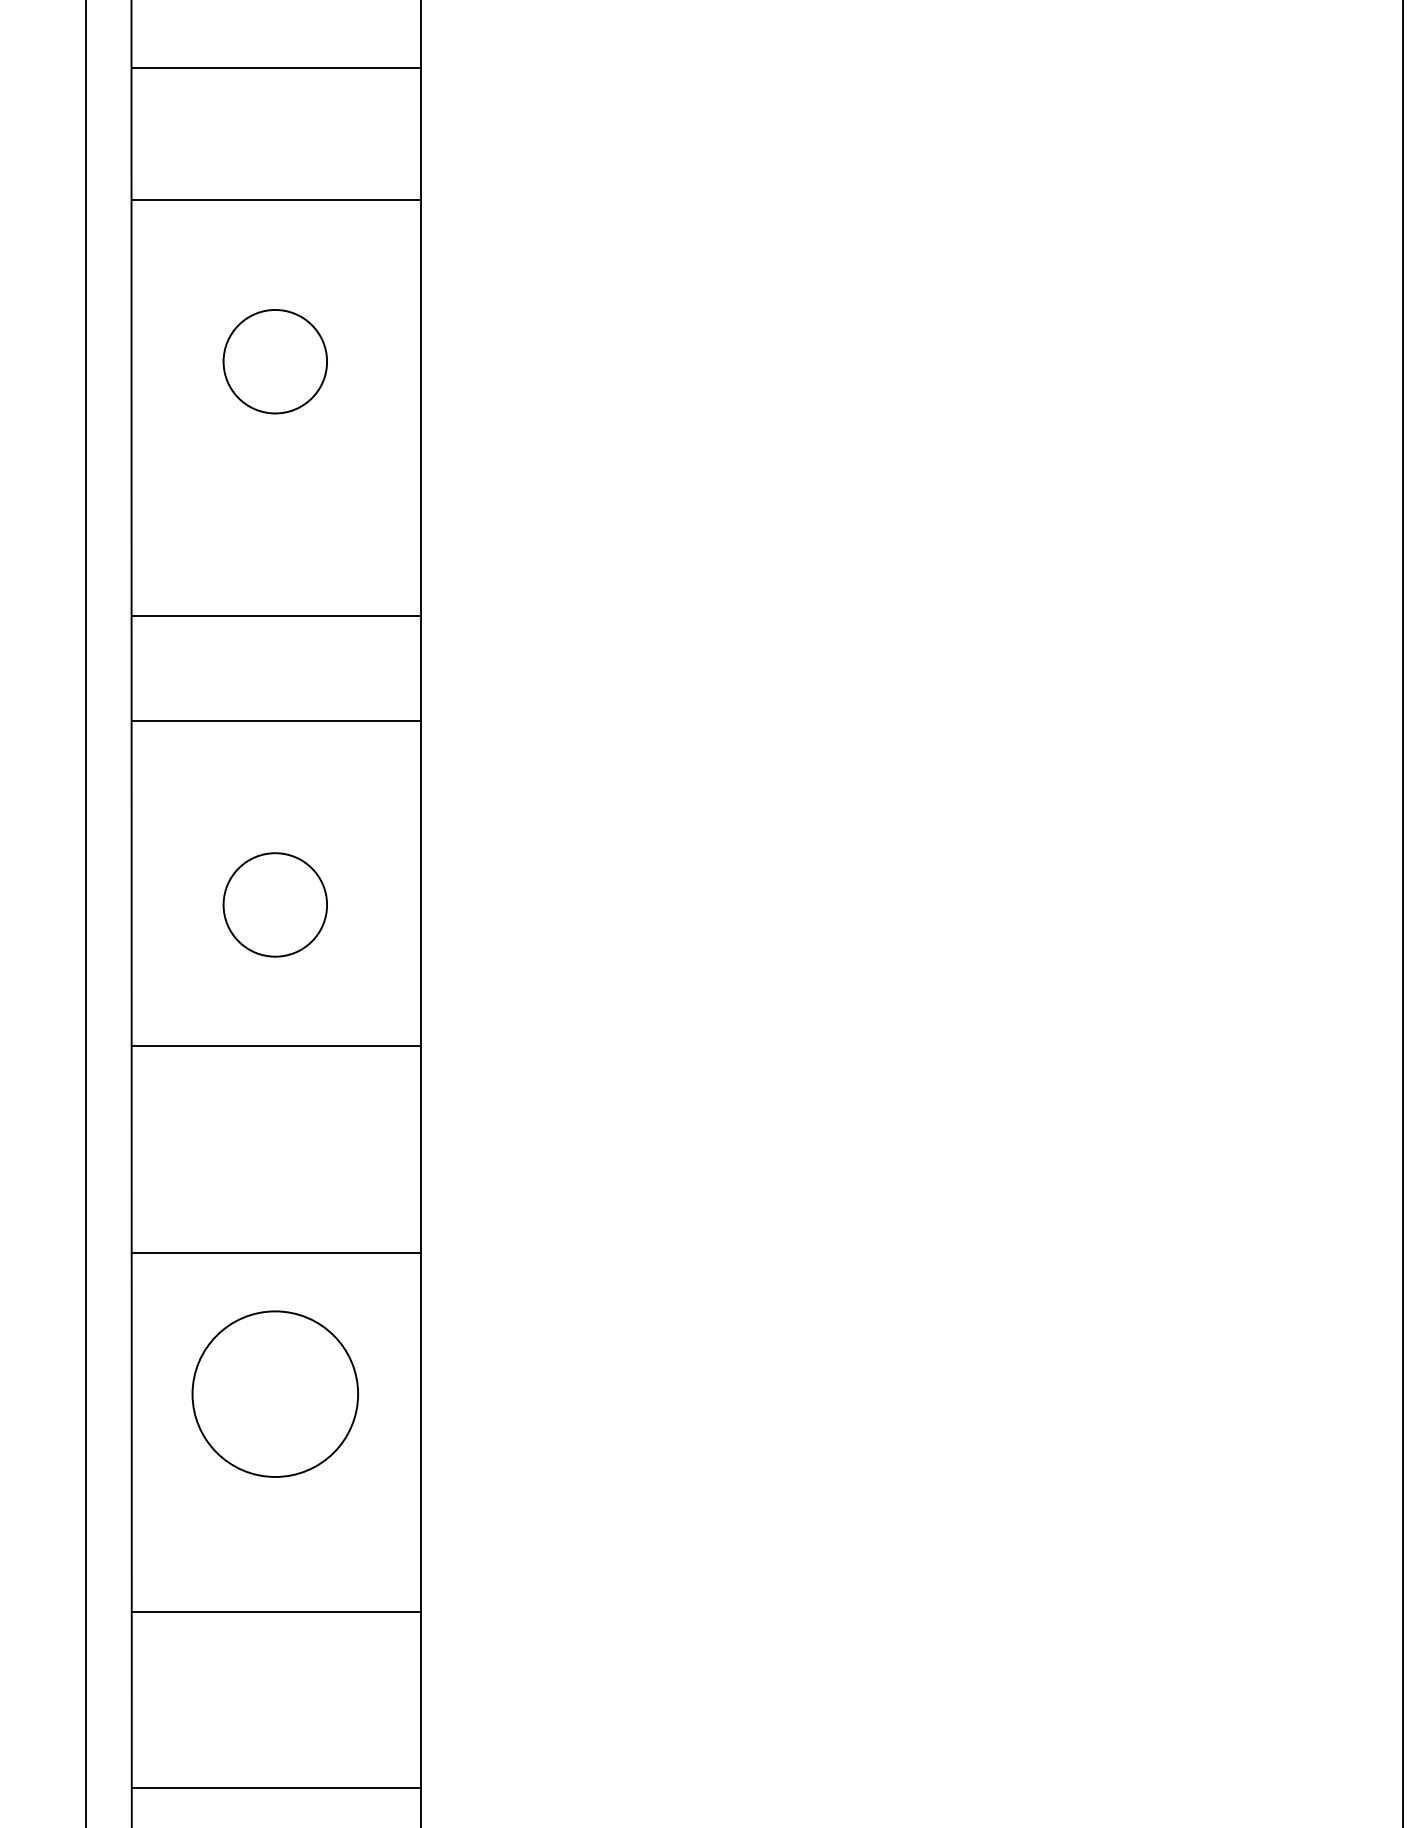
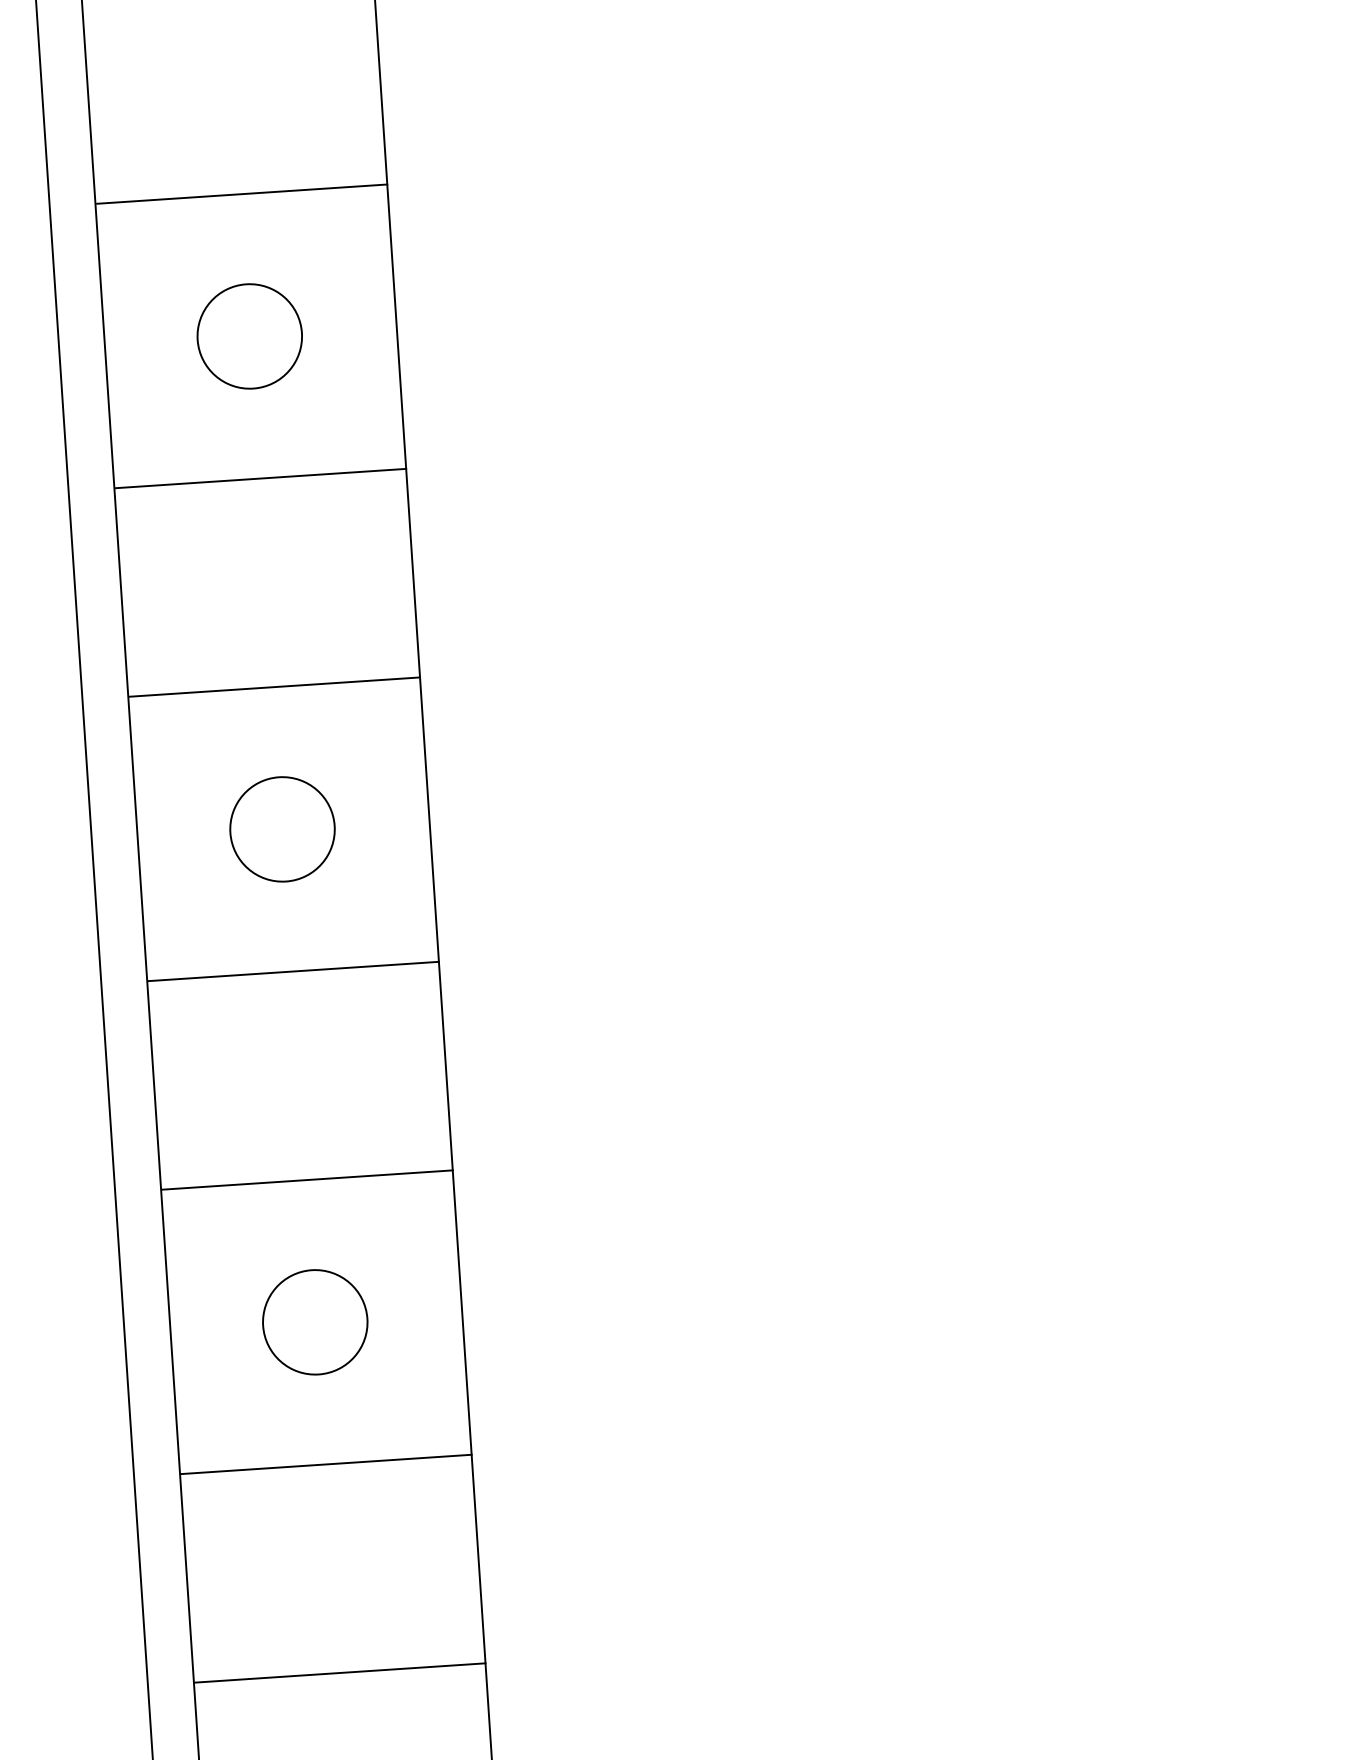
line: (277, 199) -> (242, 194), moved
circle: (274, 361) -> (248, 336), moved
line: (277, 615) -> (261, 478), moved
line: (277, 720) -> (275, 686), moved
circle: (275, 1393) -> (315, 1321), size x0.62
line: (277, 1612) -> (326, 1464), moved
line: (277, 1788) -> (340, 1673), moved

